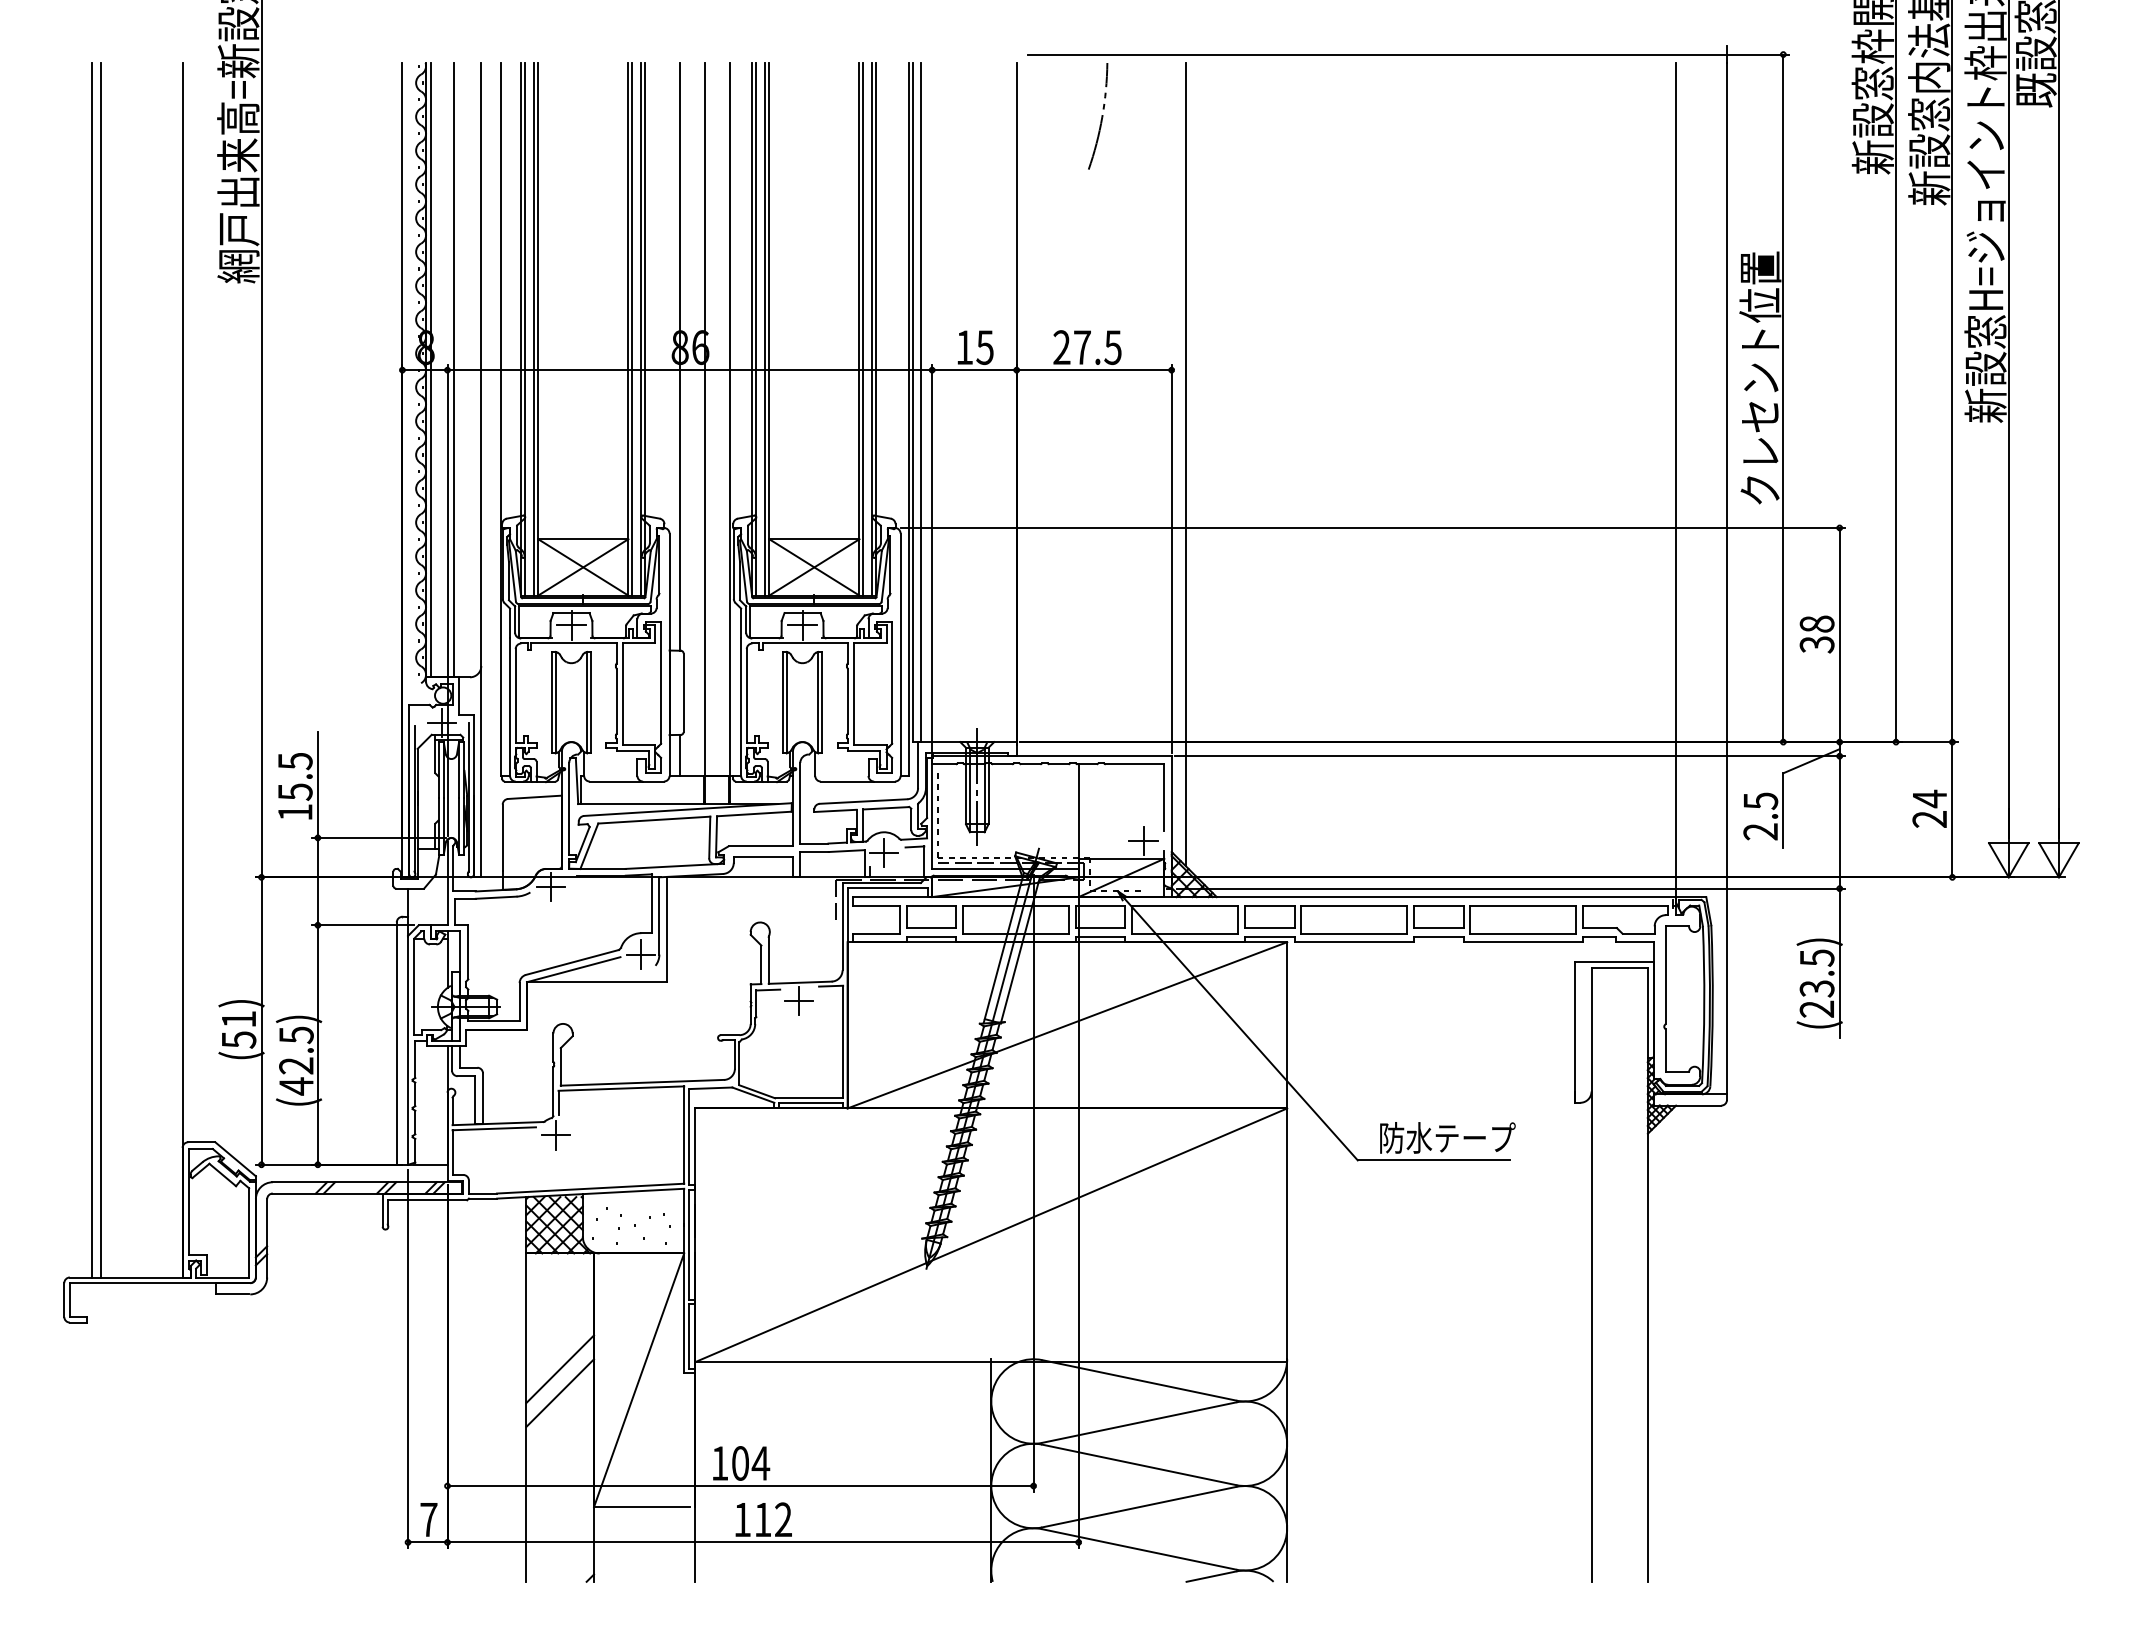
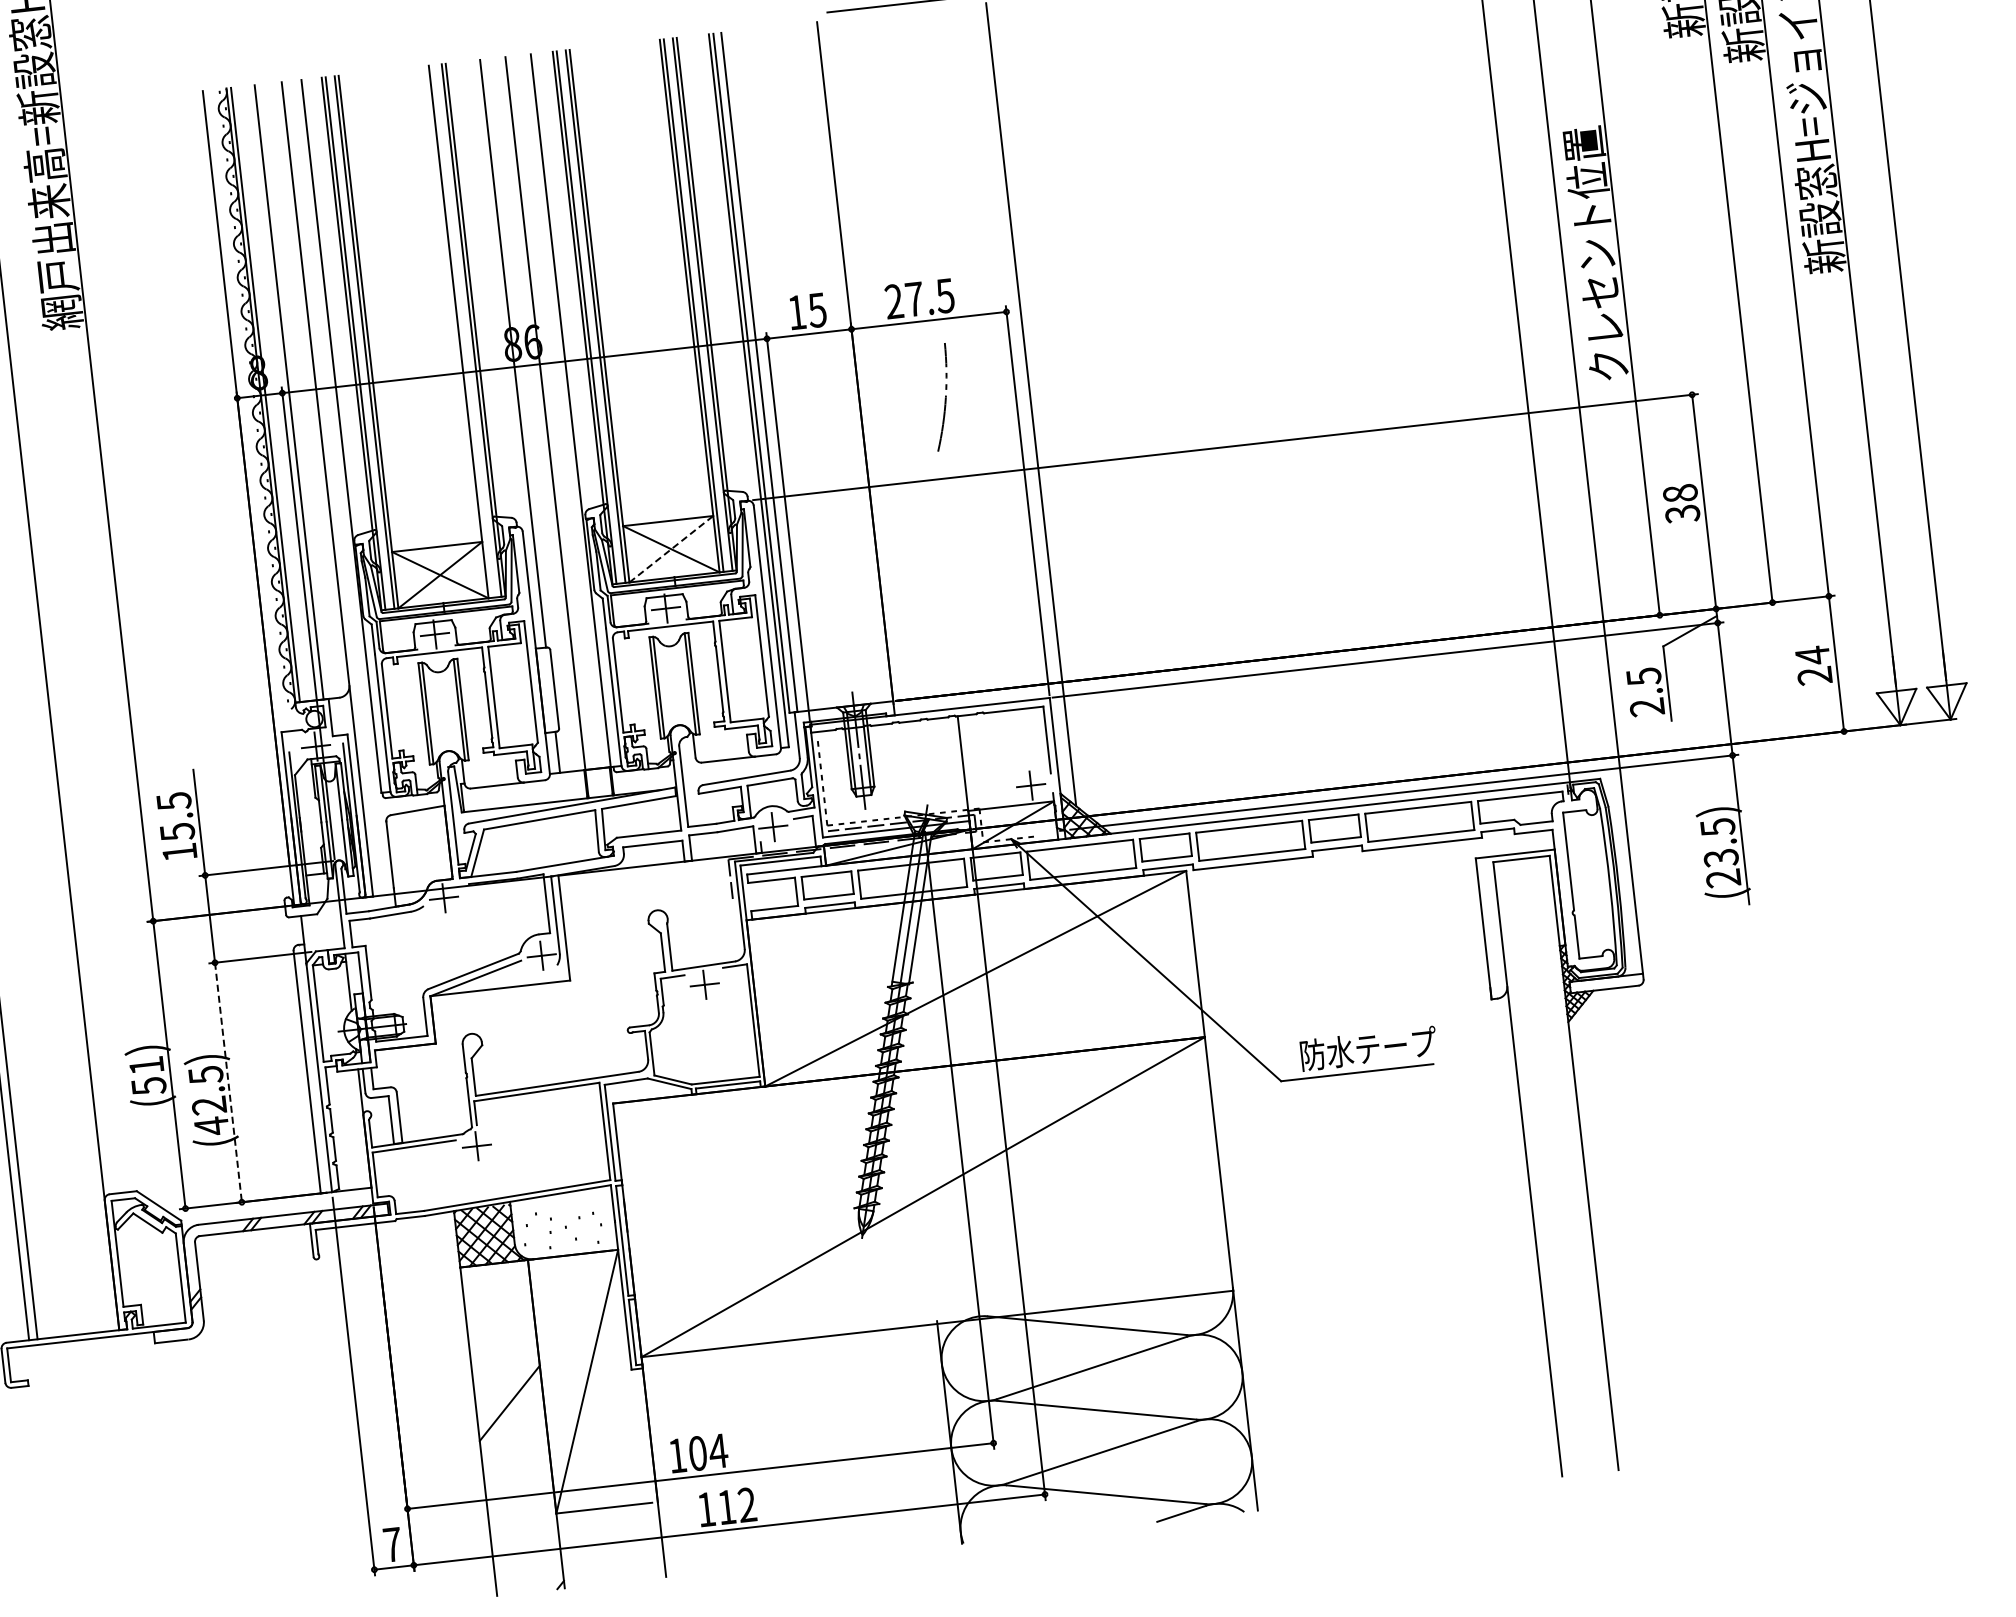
arc: (1101, 116) -> (944, 397), moved
line: (632, 329) -> (462, 331), removed
line: (814, 567) -> (671, 549), solid -> dashed
line: (317, 1045) -> (228, 1083), solid -> dashed
line: (560, 1369) -> (507, 1379), removed

